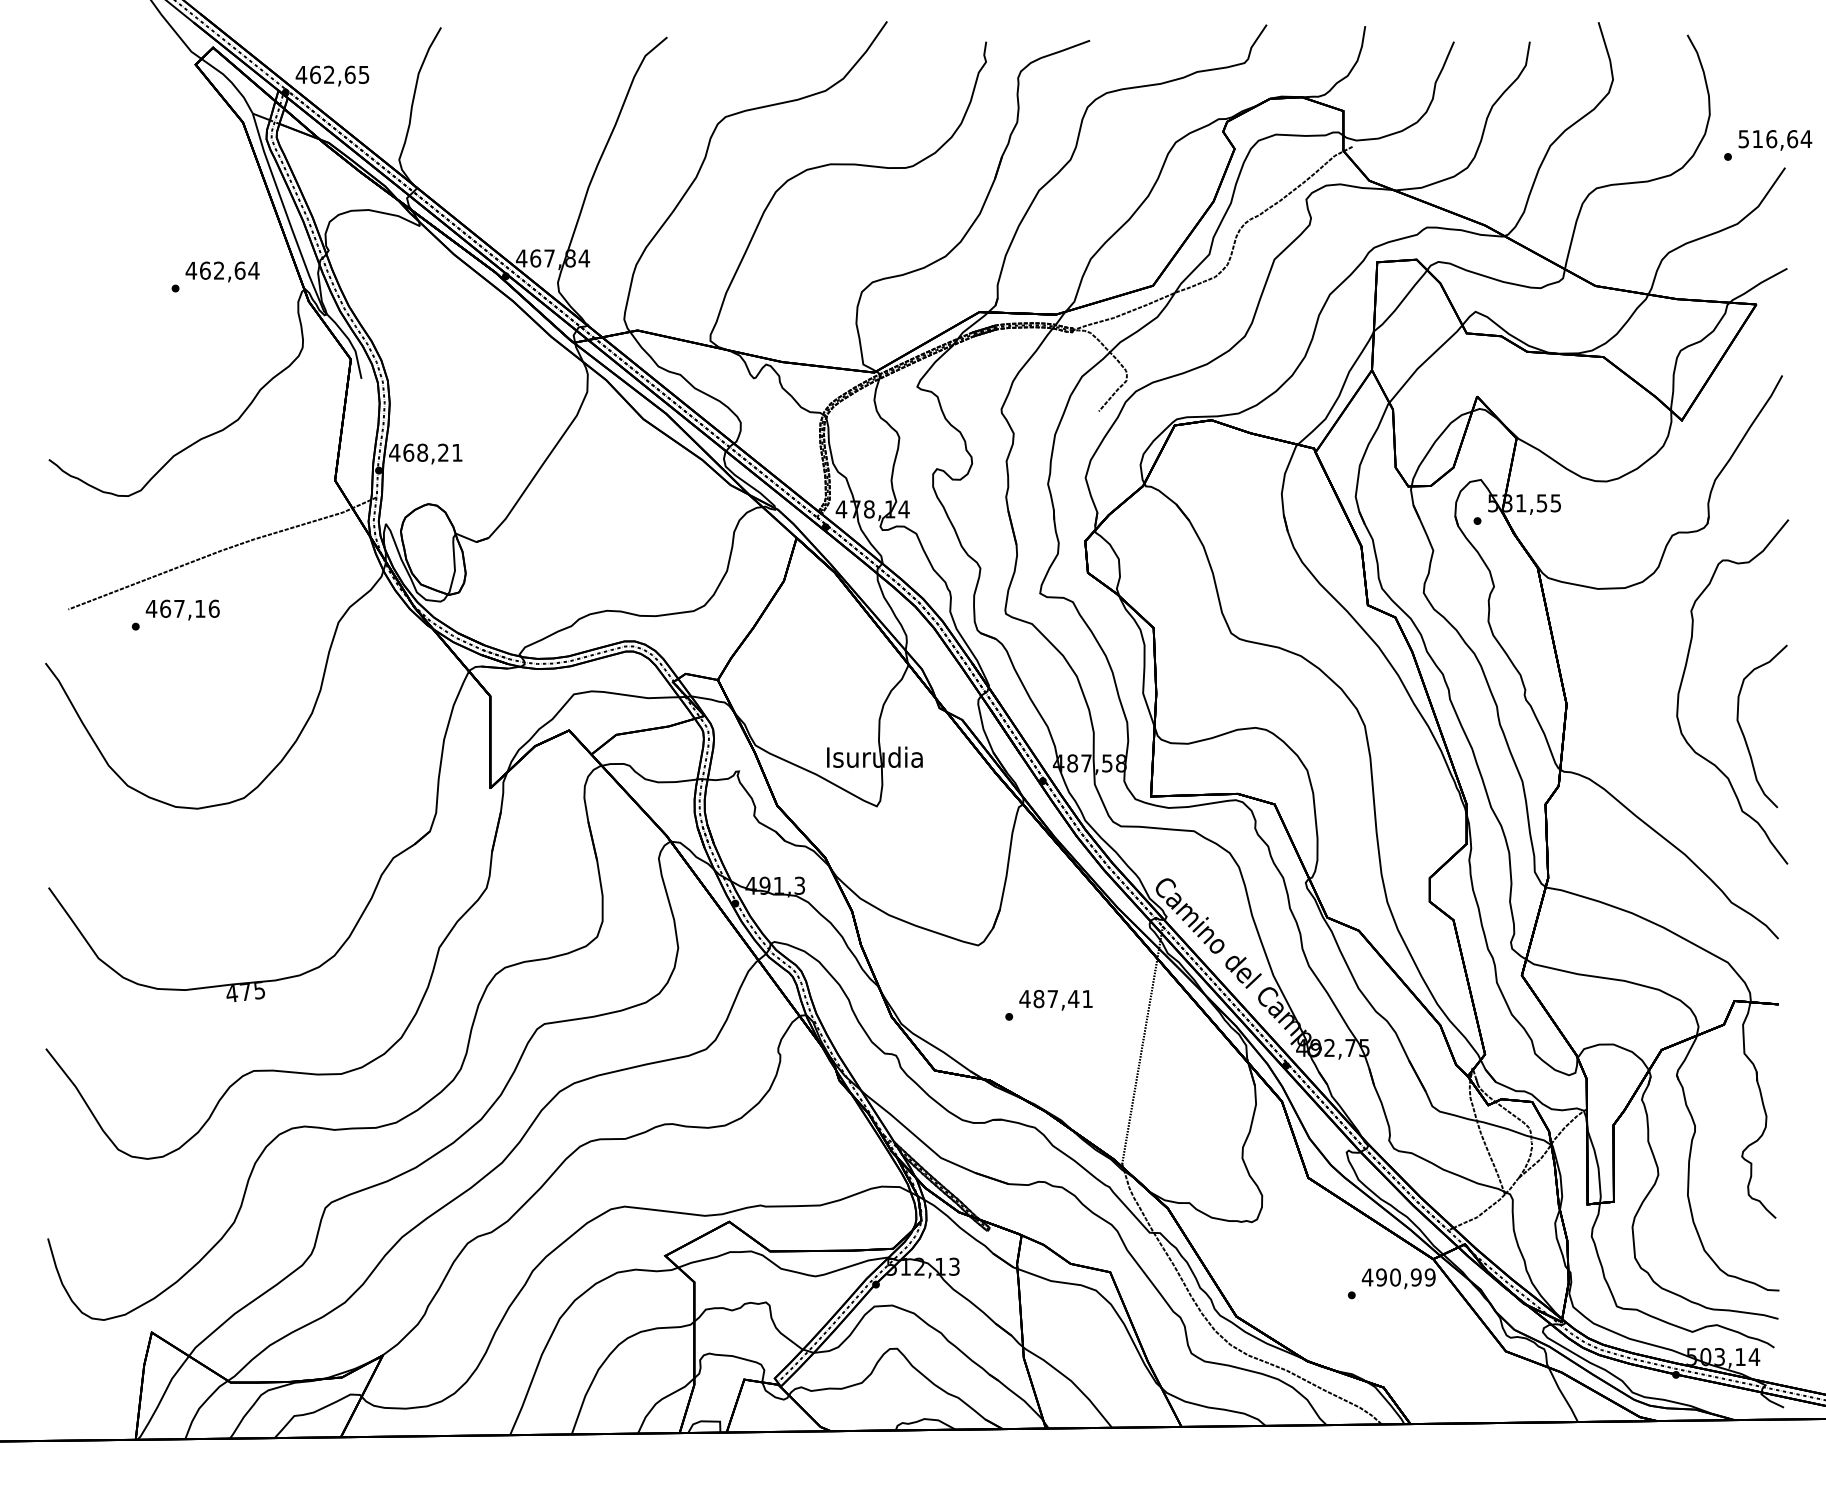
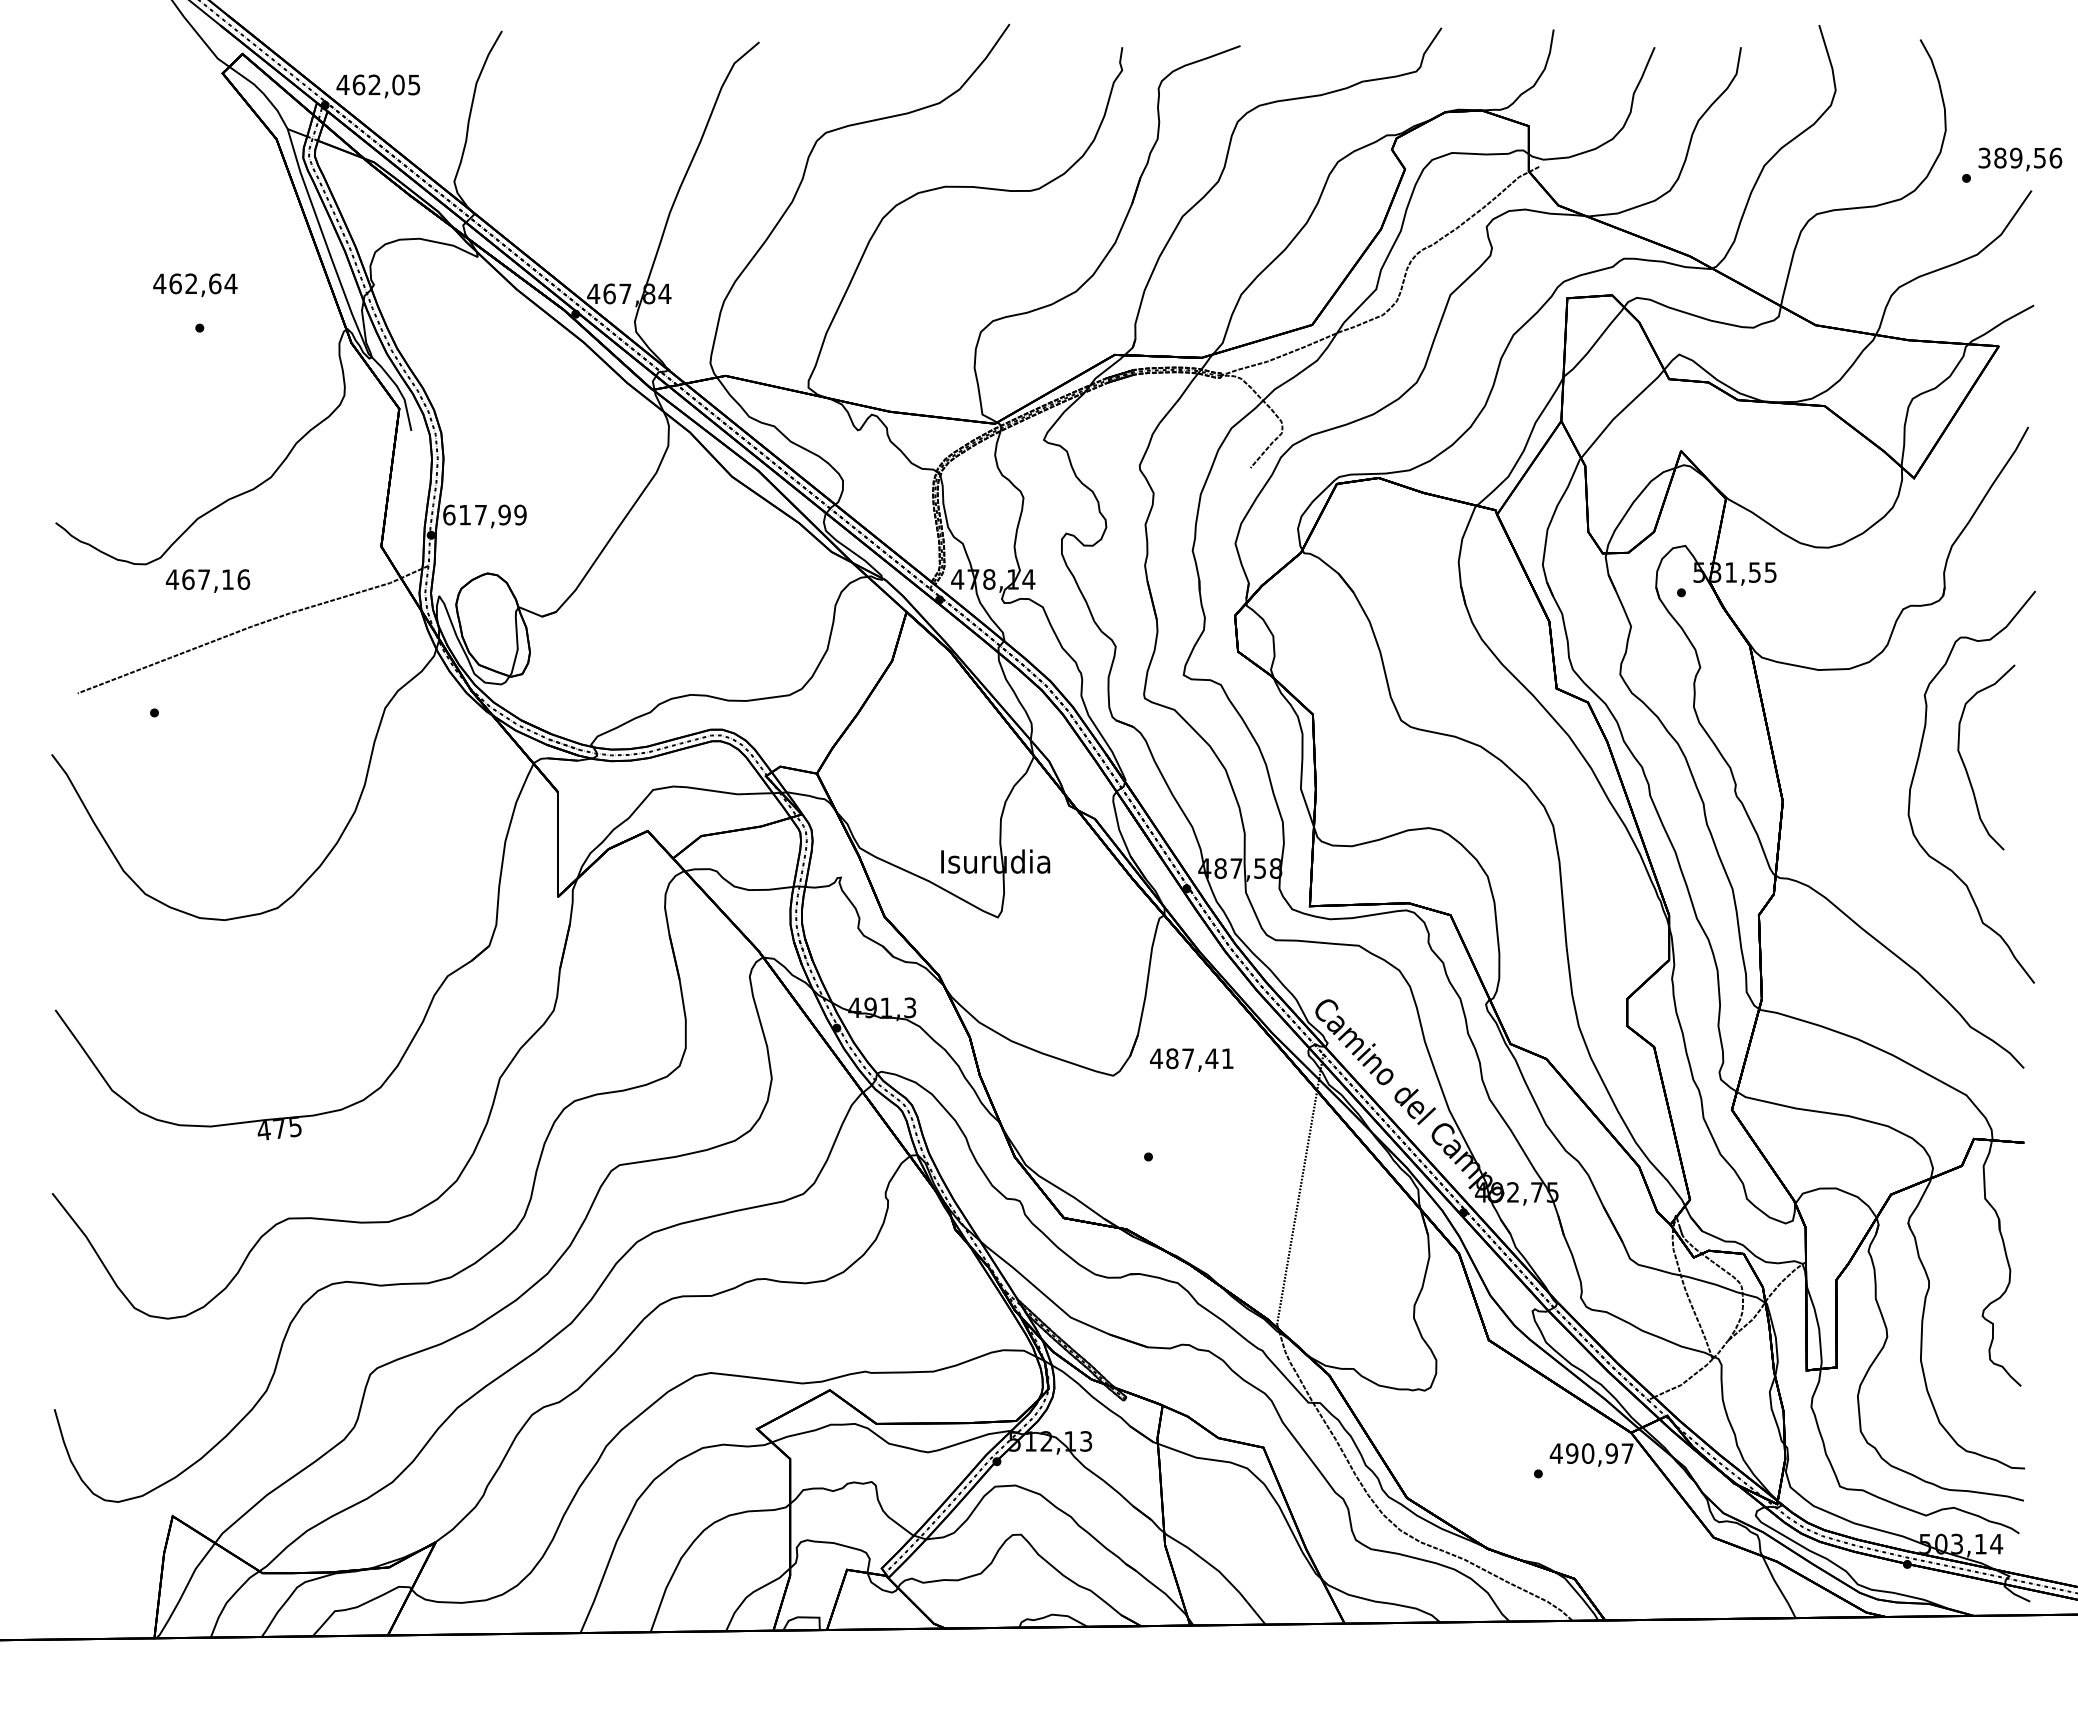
text: (350, 74) -> (398, 84), 462,65 -> 462,05
text: (1775, 138) -> (2020, 157), 516,64 -> 389,56
text: (222, 272) -> (195, 285), moved
text: (425, 452) -> (484, 514), 468,21 -> 617,99
text: (183, 609) -> (208, 580), moved
curve: (1744, 735) -> (1966, 767), moved
text: (1055, 999) -> (1191, 1059), moved
text: (1430, 1277) -> (1627, 1453), 490,99 -> 490,97

